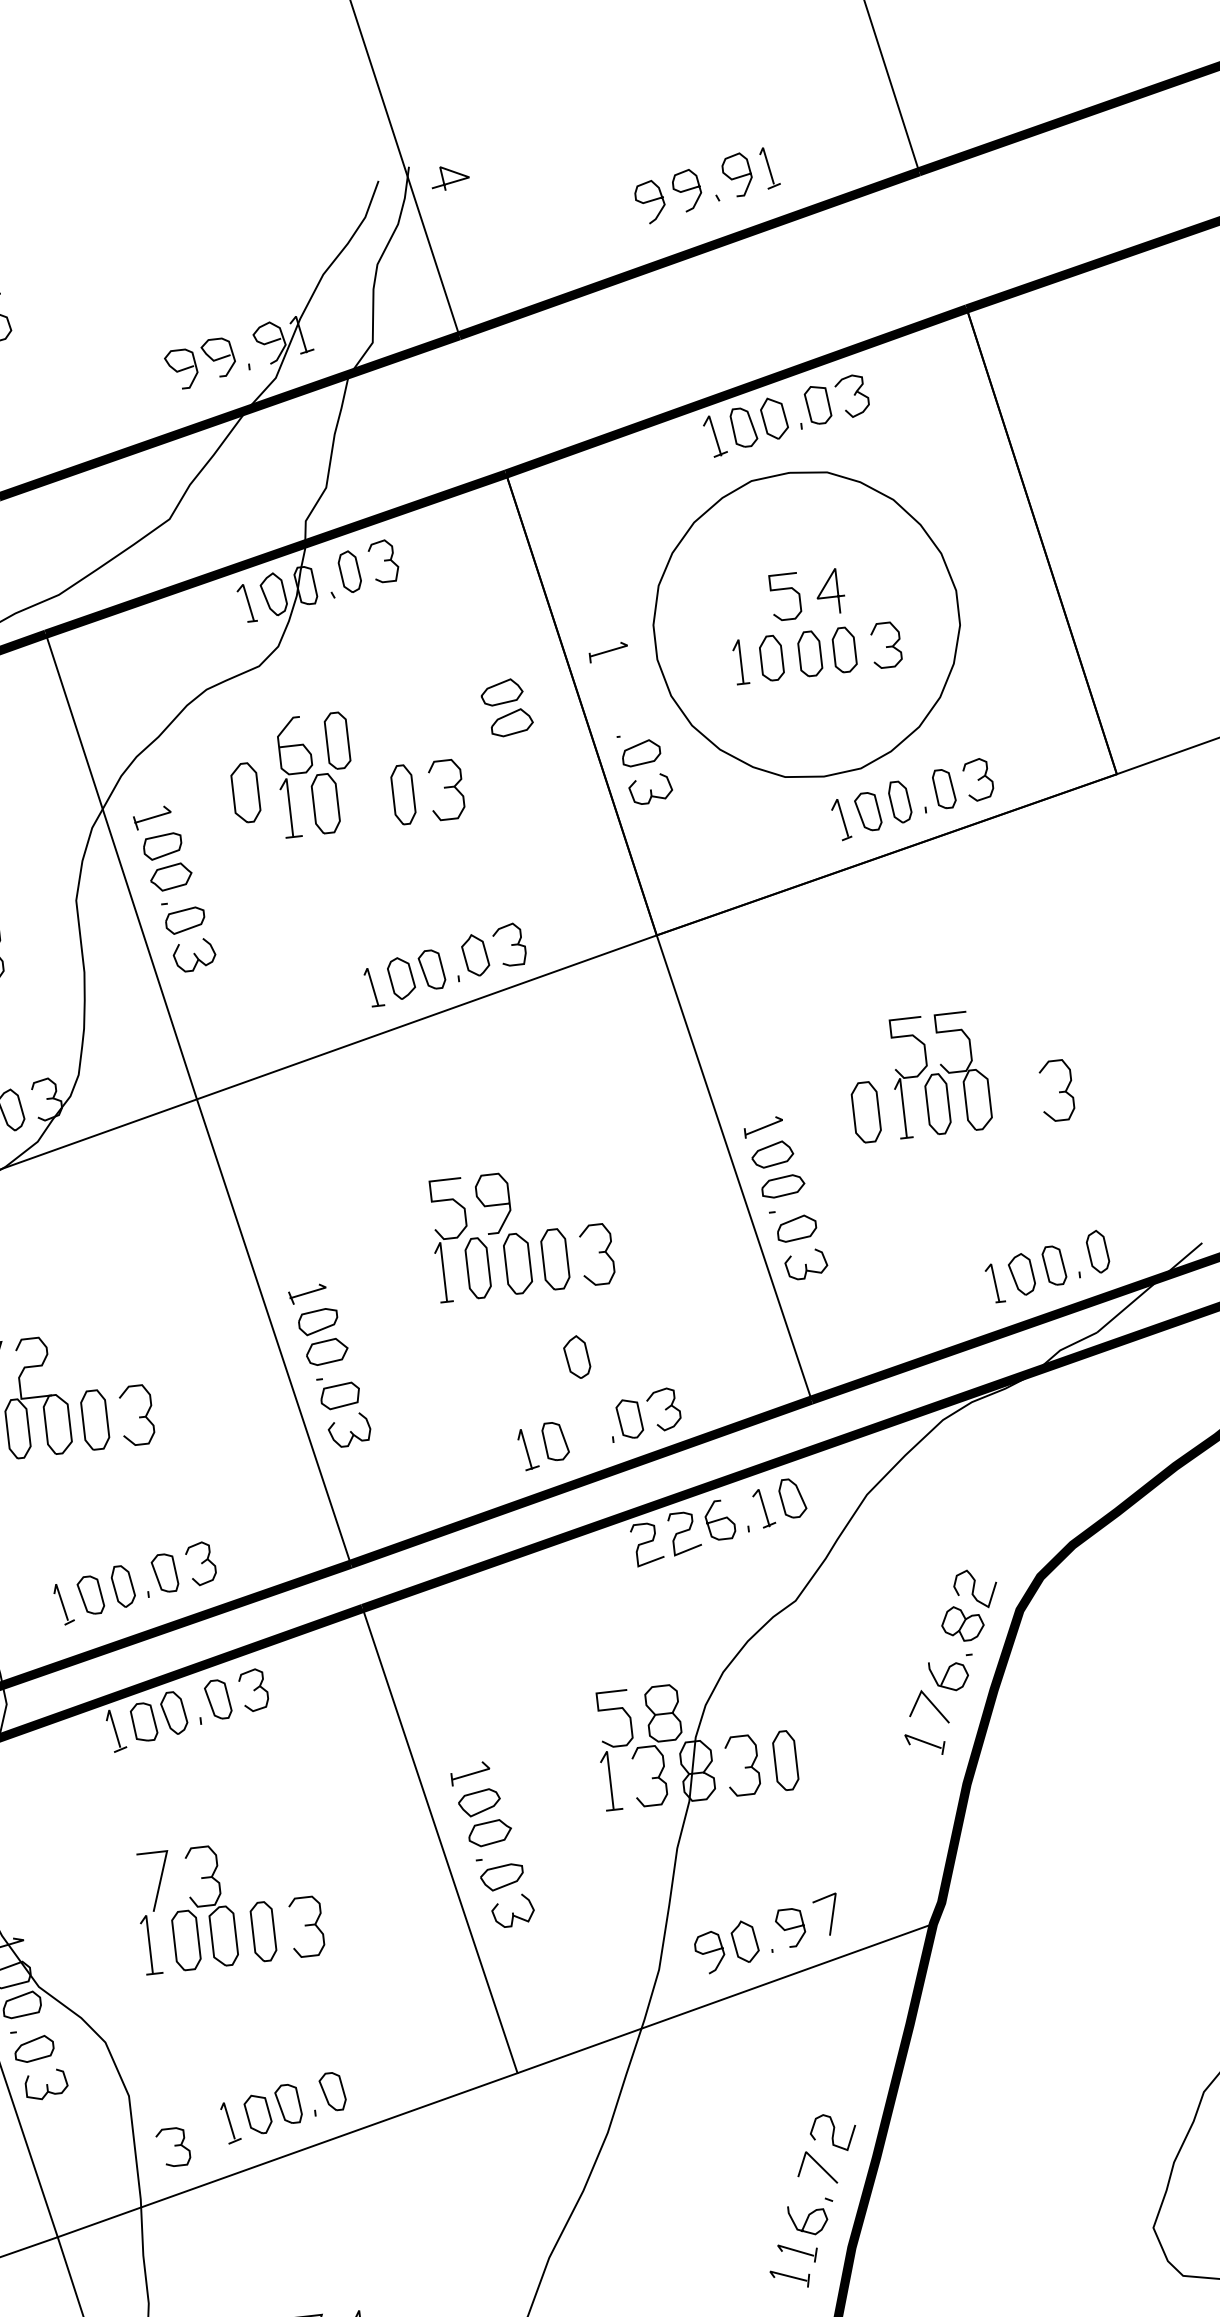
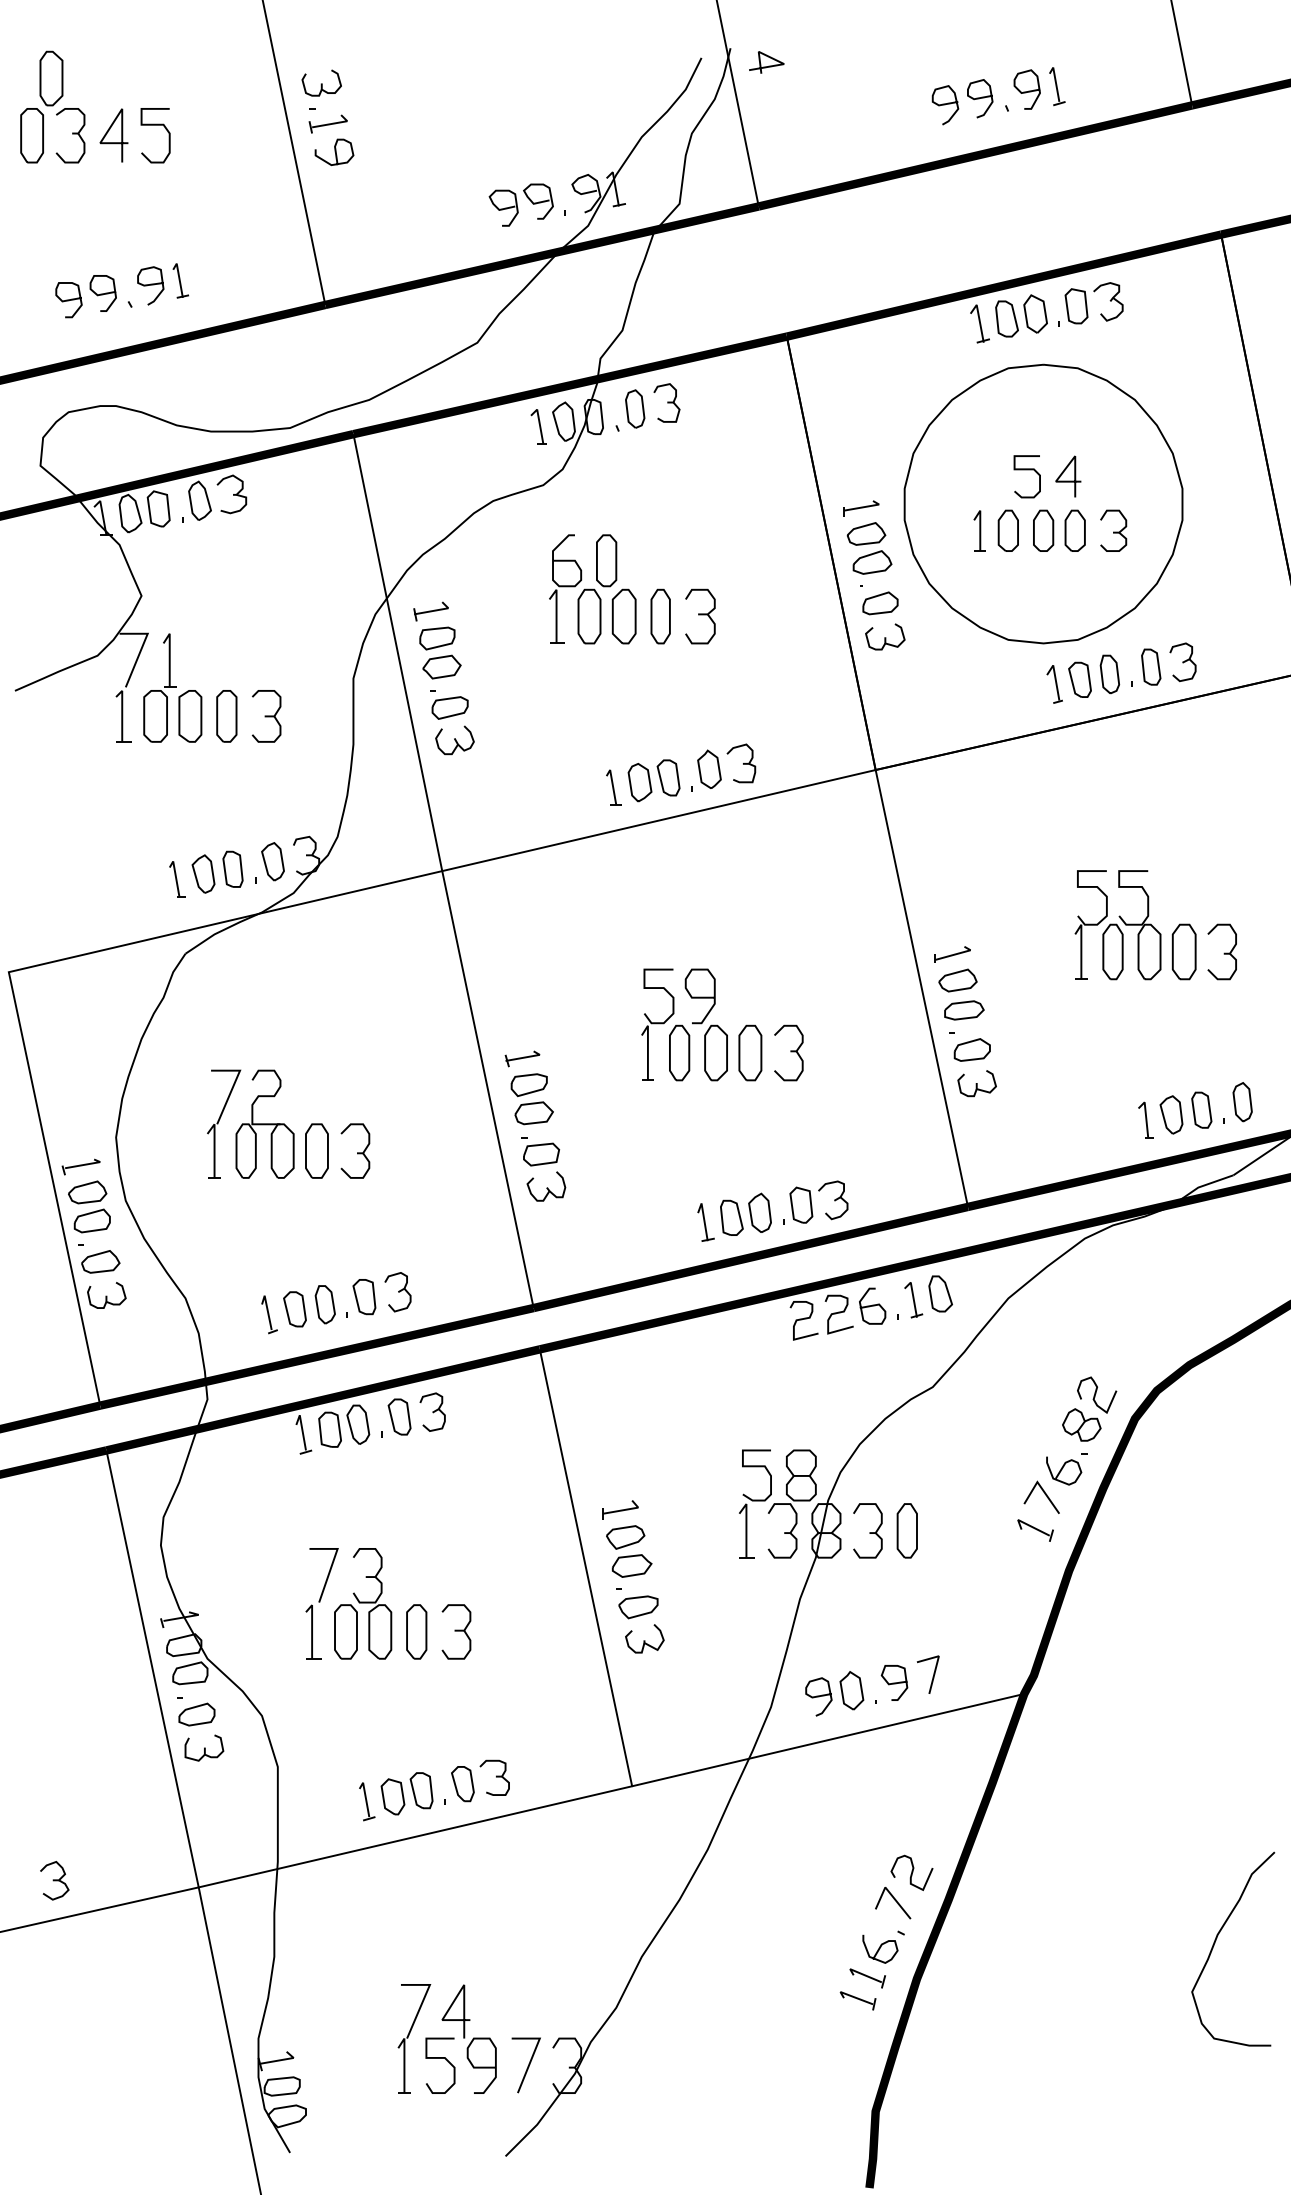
part: (507, 707) -> (869, 548), moved
part: (245, 792) -> (623, 616), moved
part: (865, 1111) -> (1183, 951), moved
part: (576, 1356) -> (759, 1212), moved
part: (173, 2146) -> (494, 1777), moved

